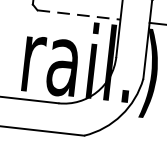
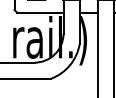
line: (79, 14) -> (40, 12), dashed -> solid

